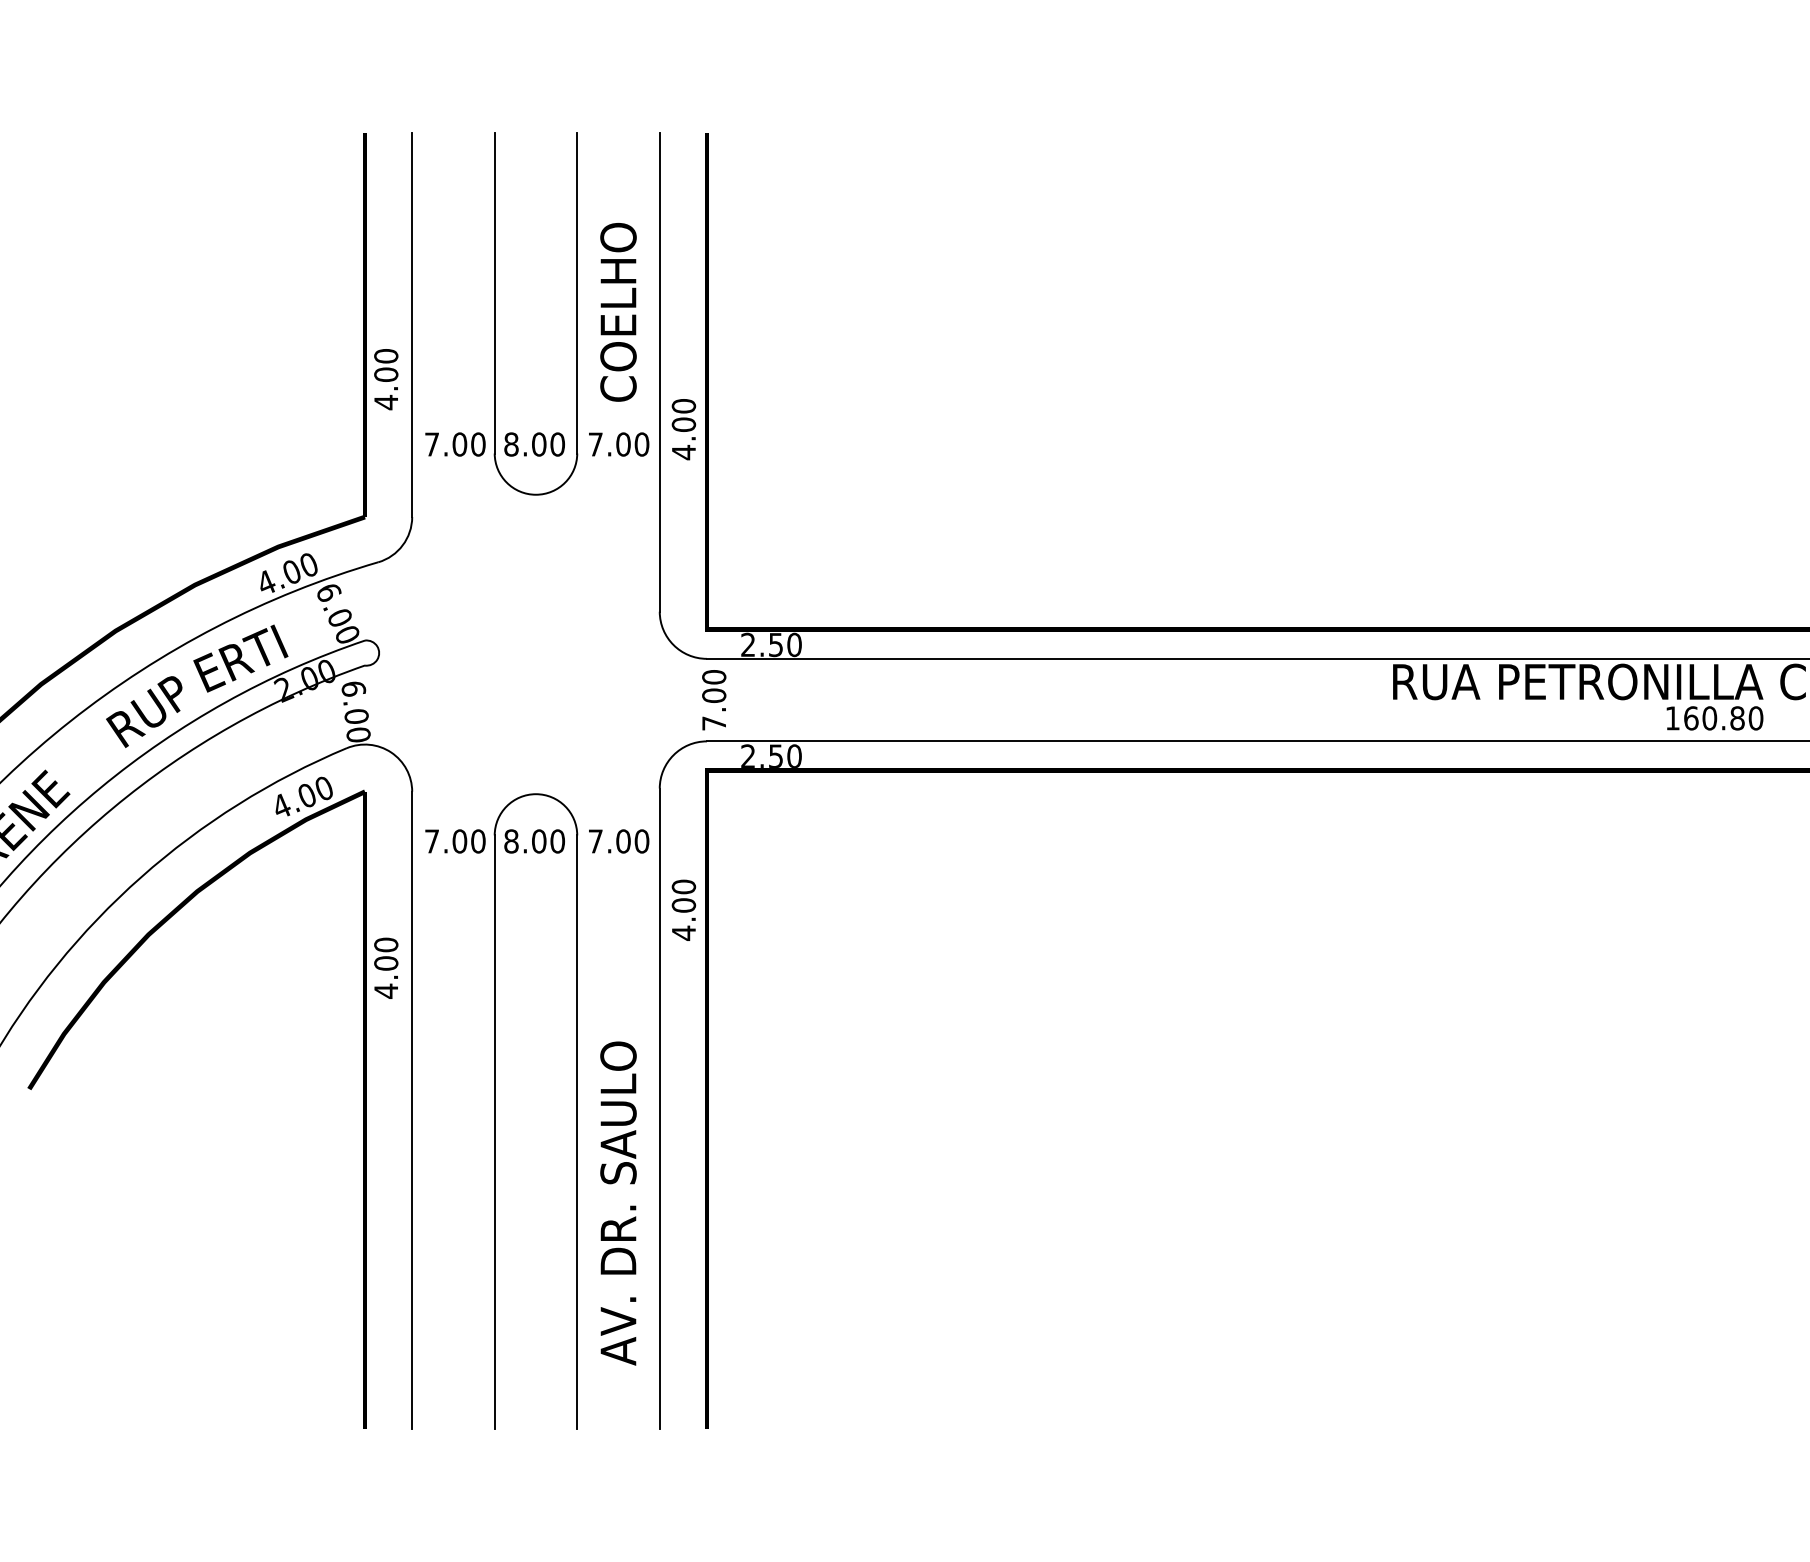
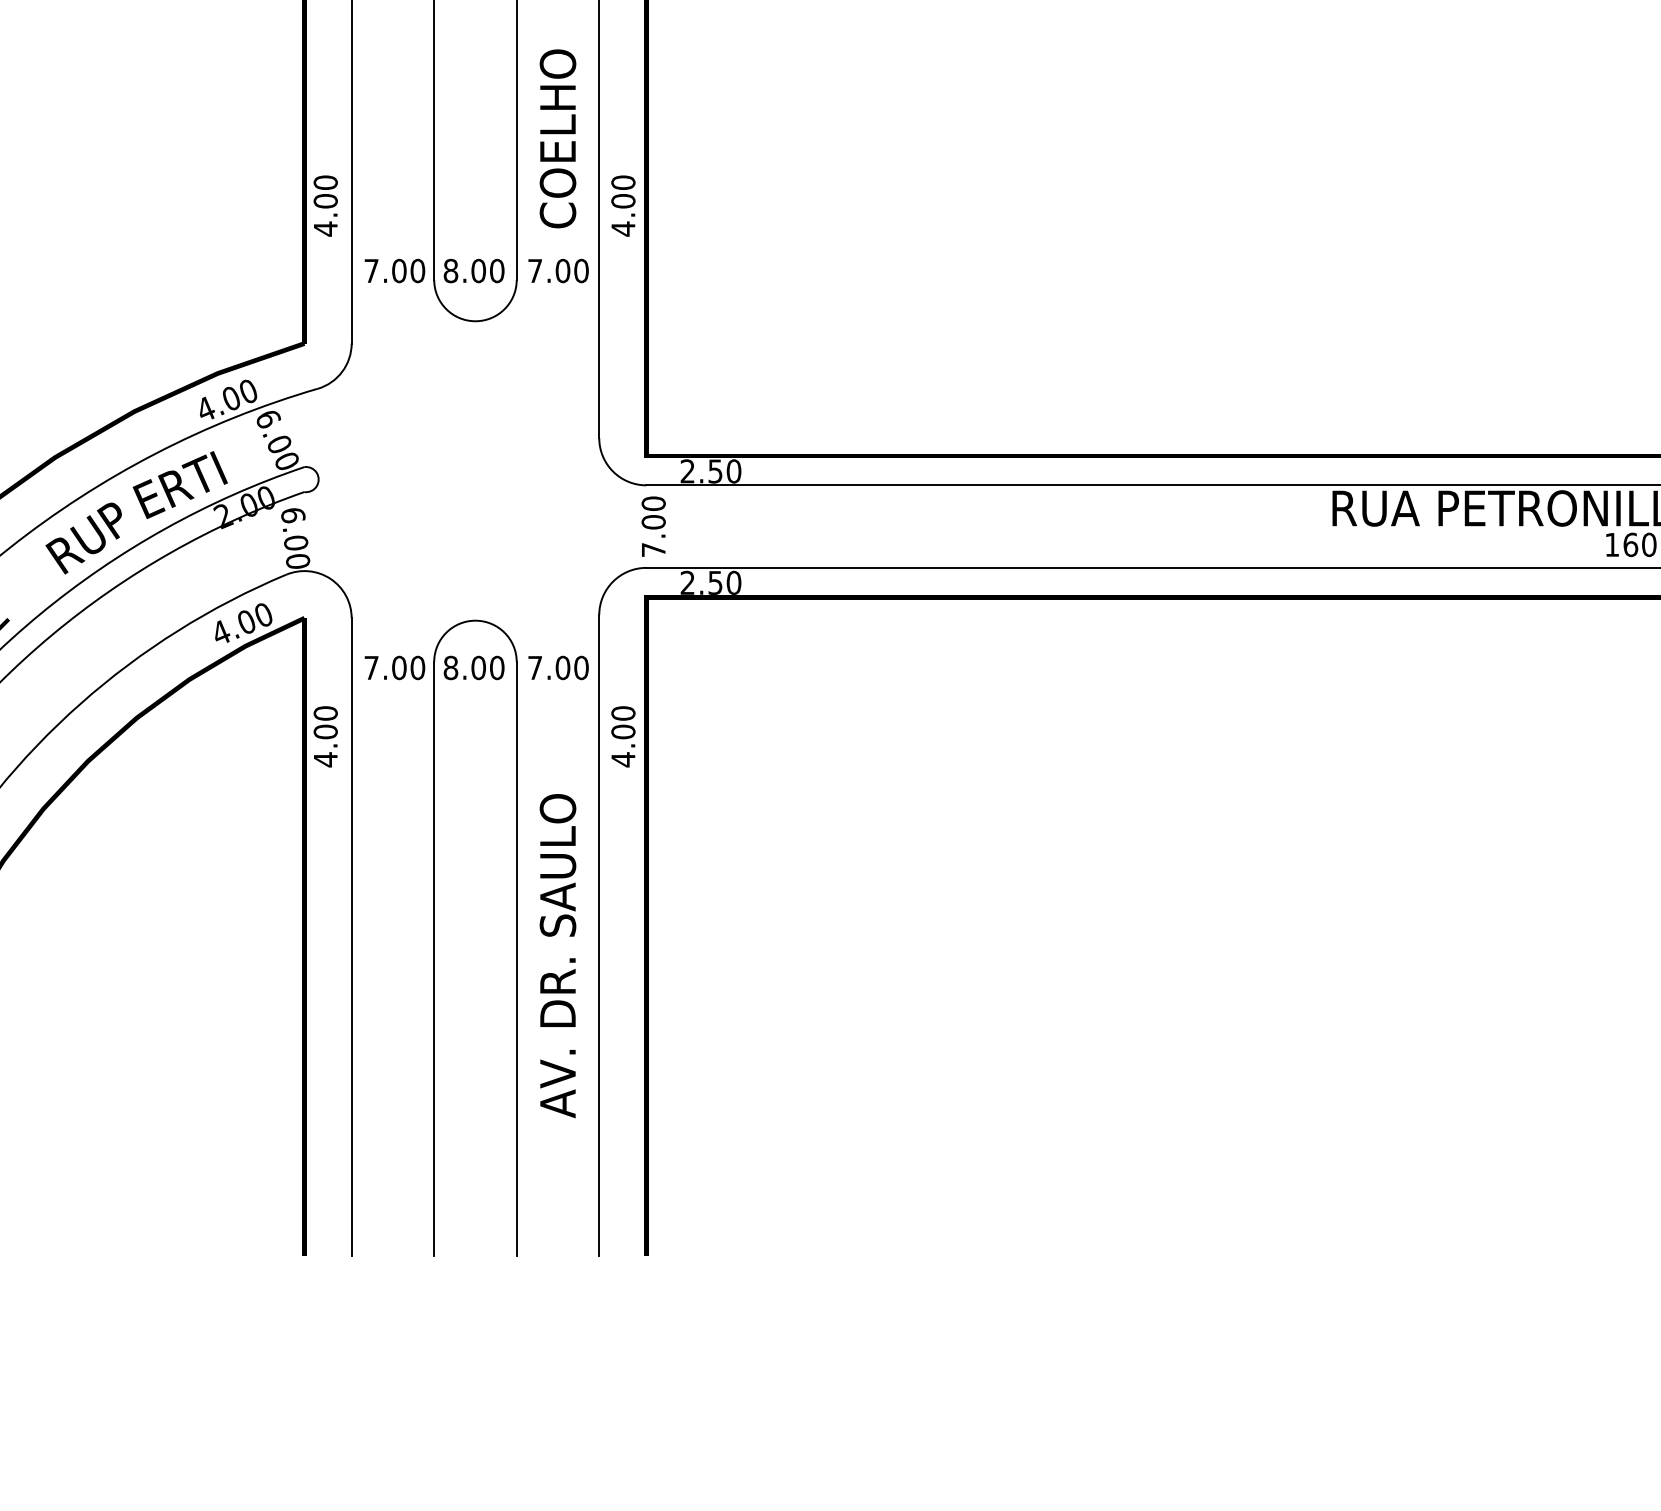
text: (683, 429) -> (622, 206), moved
text: (386, 967) -> (325, 736), moved
text: (618, 1203) -> (557, 956), moved

